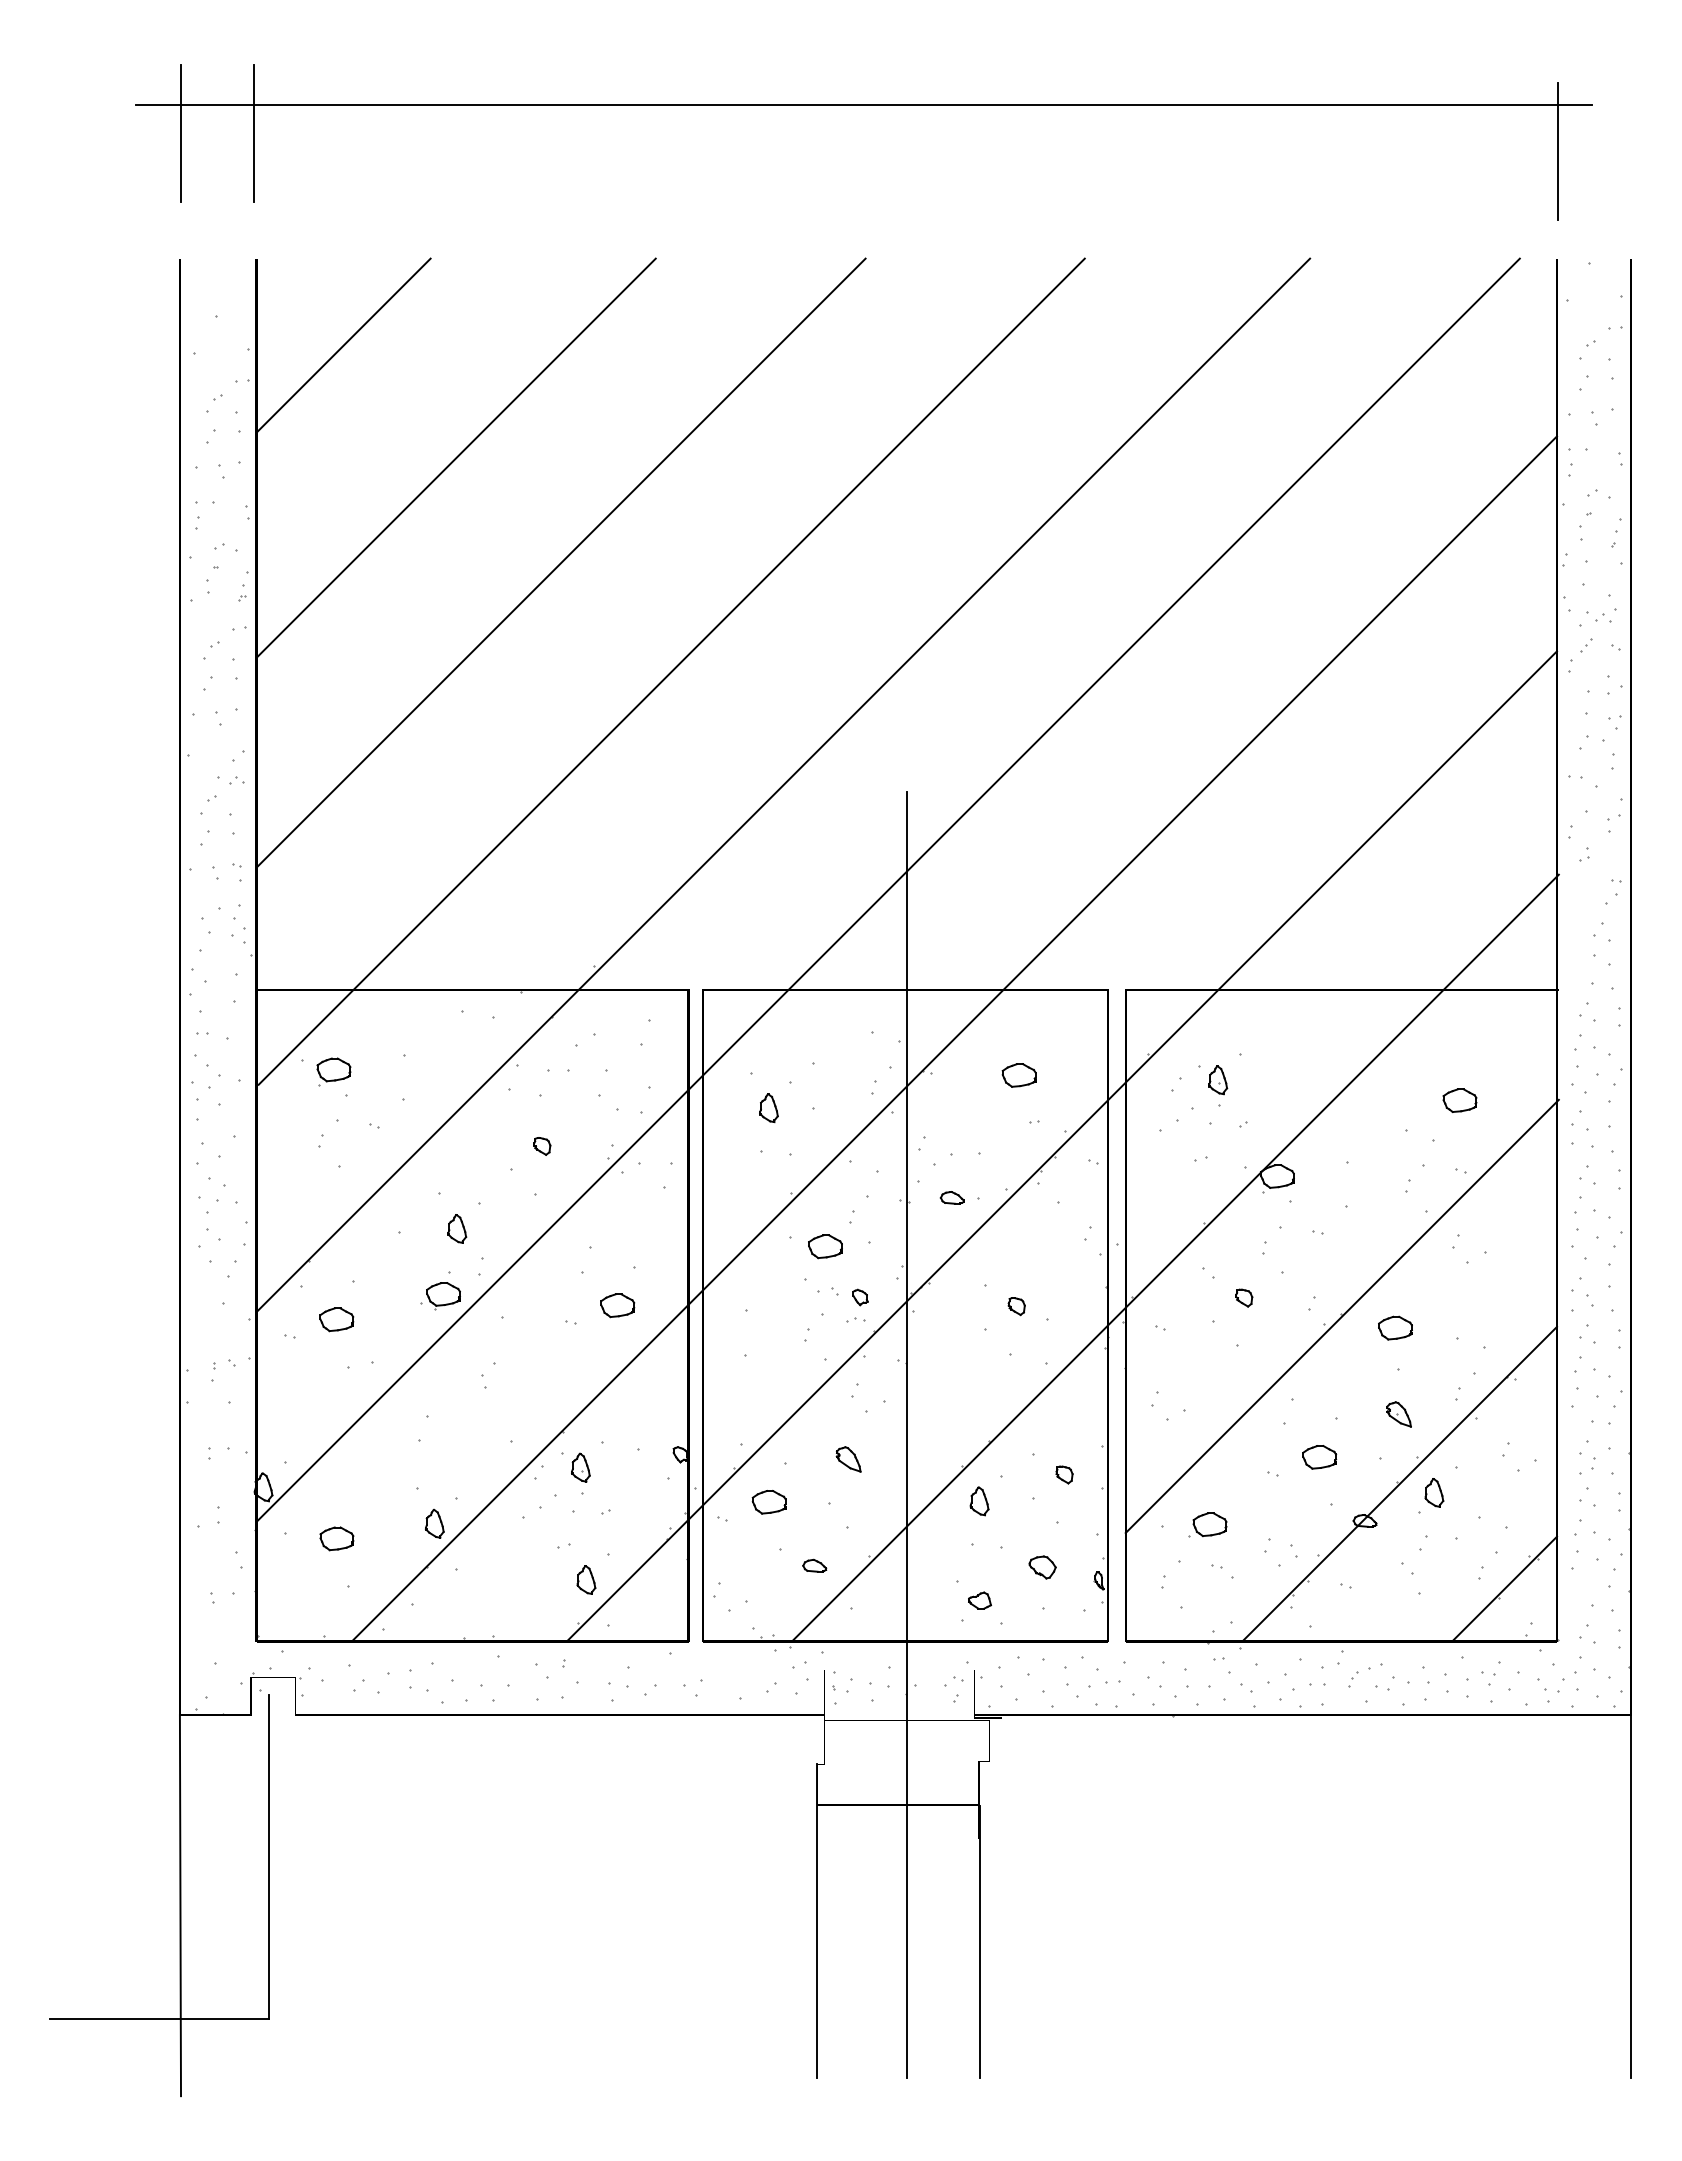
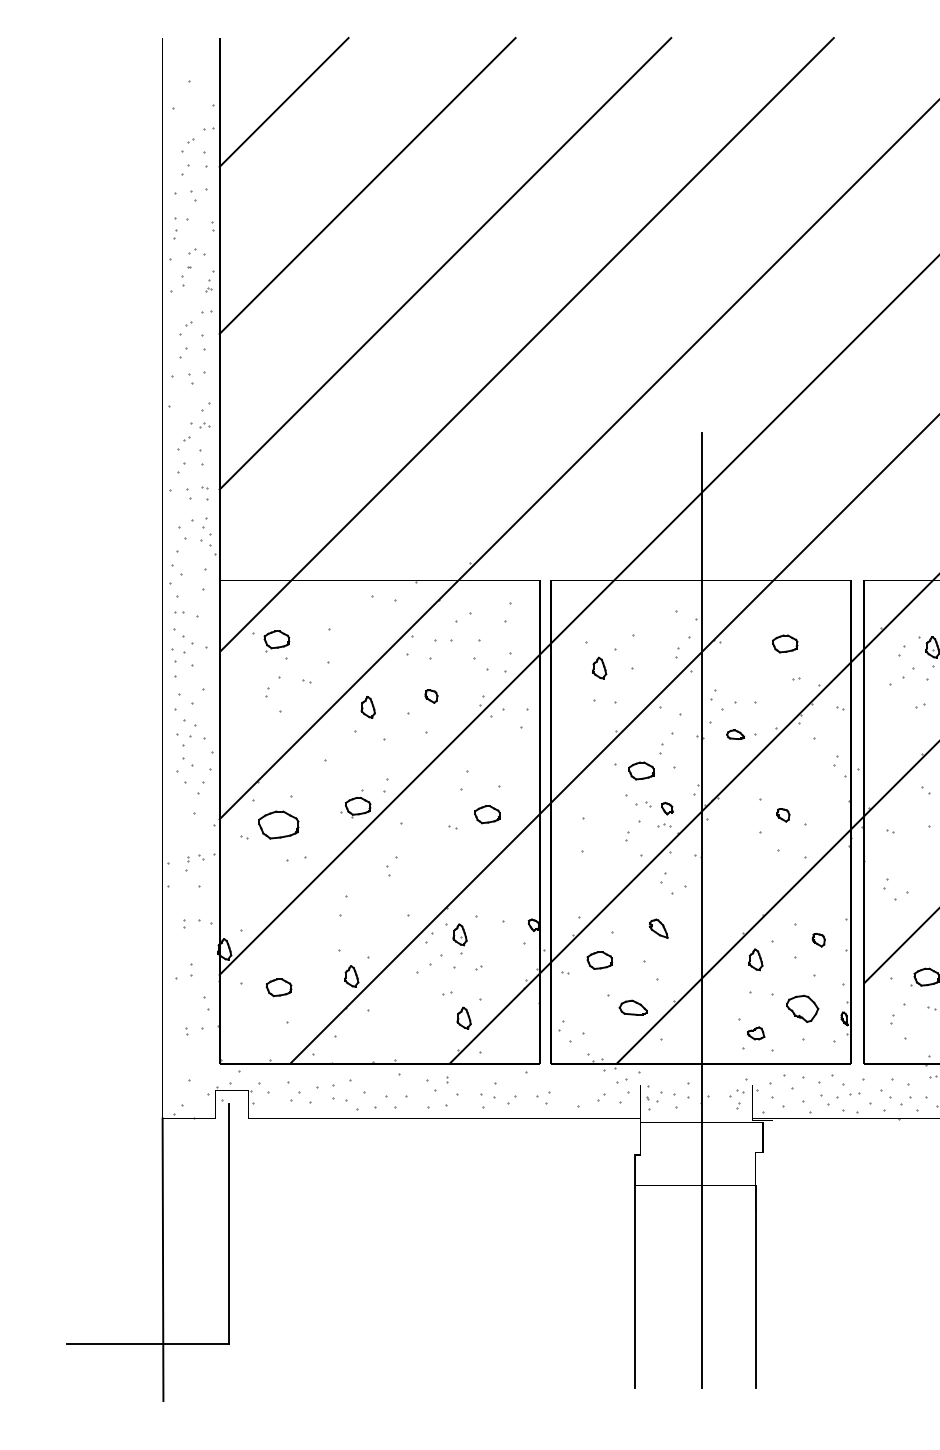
part: (457, 1228) -> (368, 707), moved
part: (336, 1319) -> (278, 824), size x1.6
part: (814, 1565) -> (633, 1007), size x1.6
part: (1042, 1567) -> (802, 1008), size x1.6

